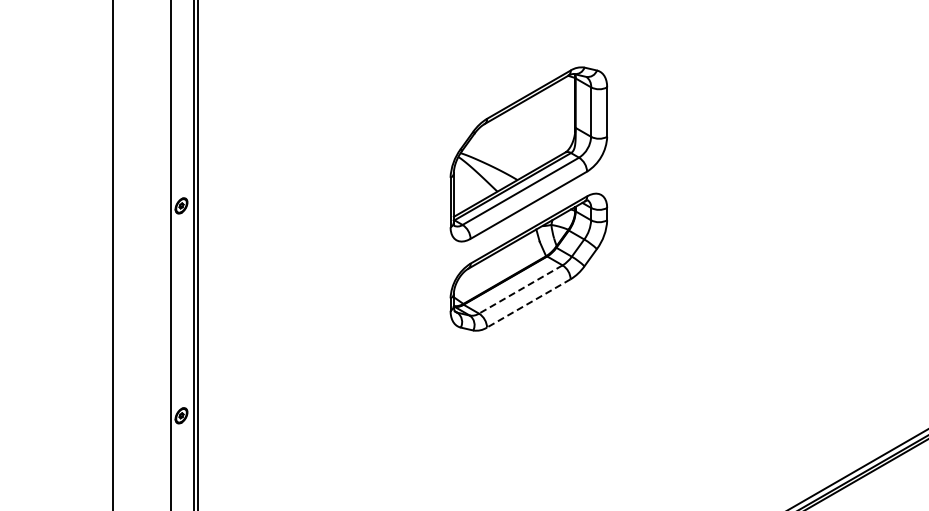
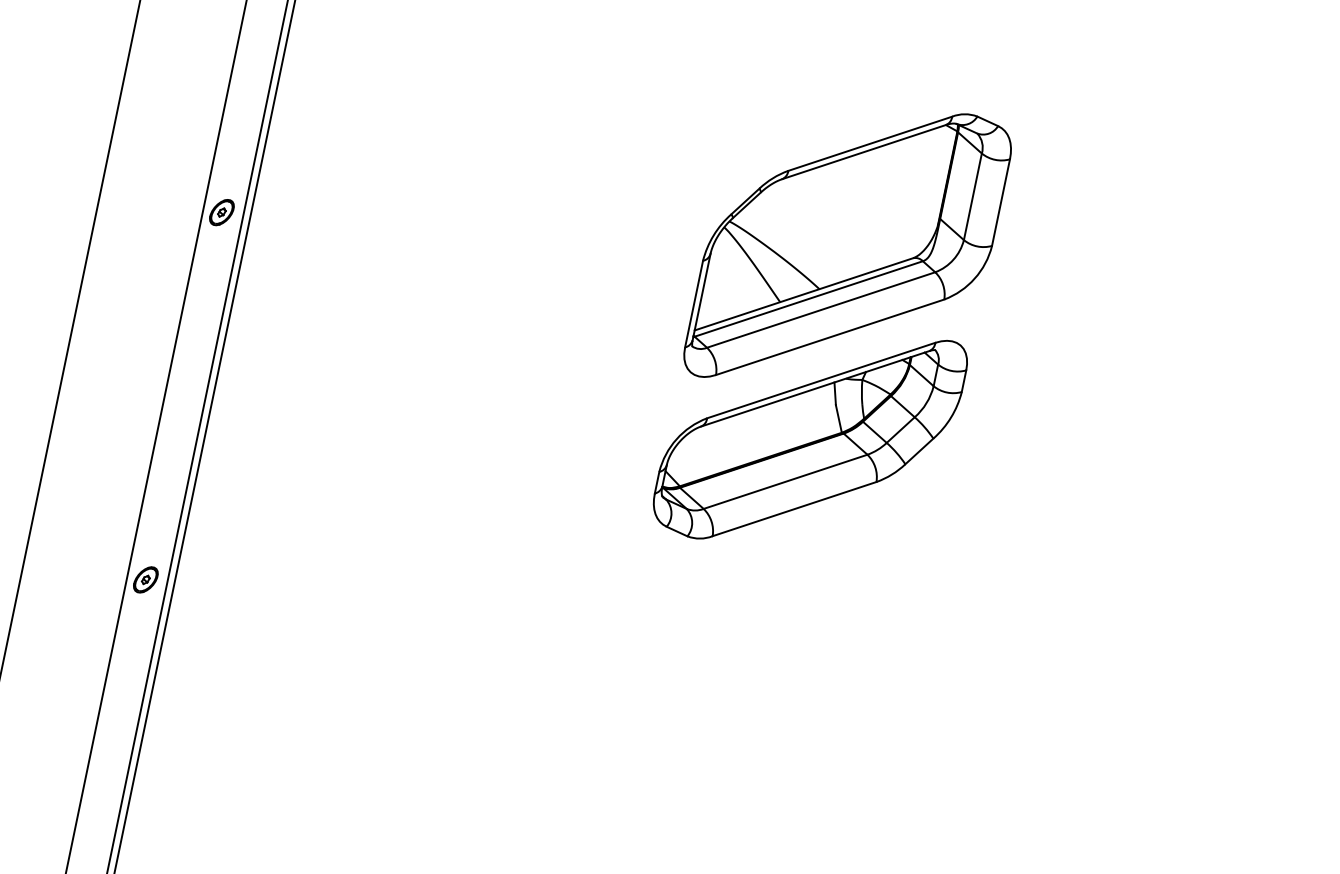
line: (520, 289) -> (784, 481), dashed -> solid
line: (528, 303) -> (793, 509), dashed -> solid

